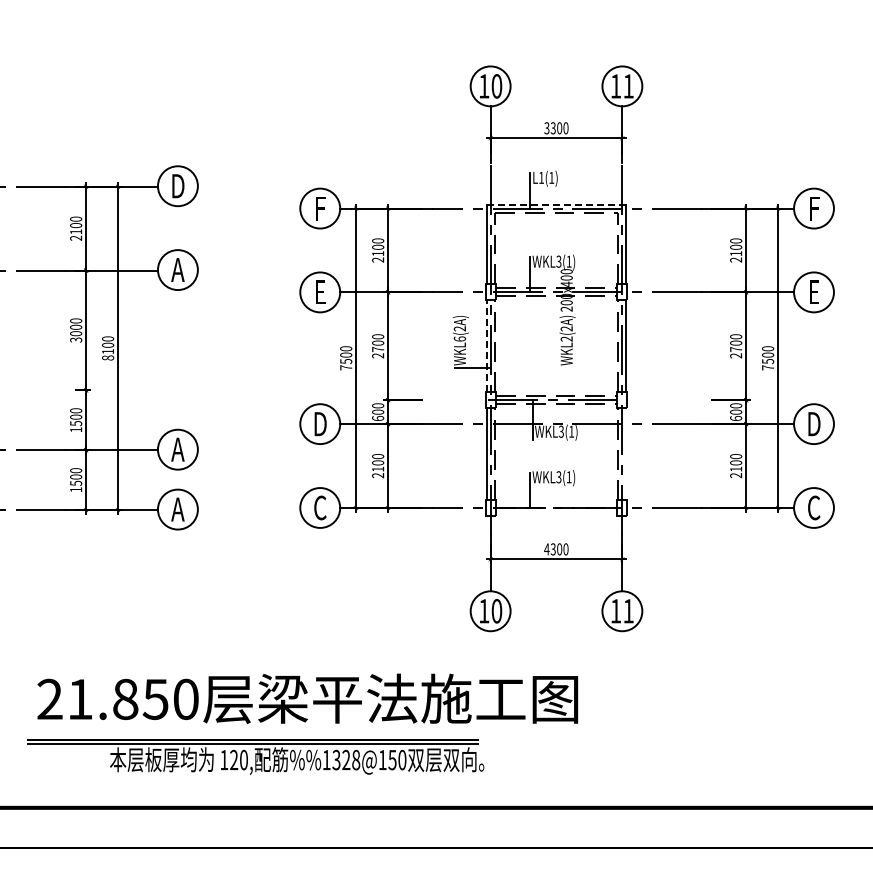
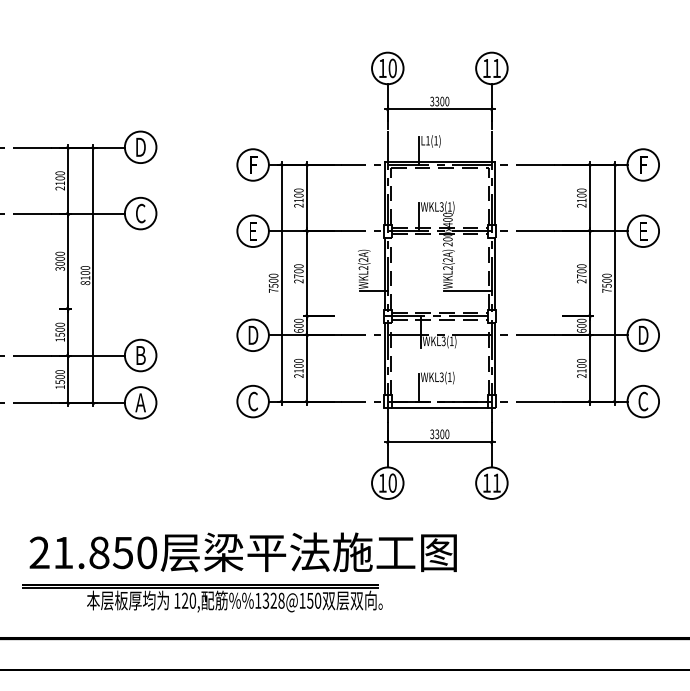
line: (556, 204) -> (439, 161), dashed -> solid
text: (177, 269) -> (140, 213), A -> C
text: (459, 338) -> (363, 267), WKL6(2A) -> WKL2(2A)
line: (486, 346) -> (384, 273), dashed -> solid
line: (592, 367) -> (468, 290), added
text: (177, 449) -> (140, 355), A -> B
line: (626, 454) -> (495, 359), added
line: (556, 515) -> (439, 407), added
text: (546, 549) -> (431, 434), 4300 -> 3300

